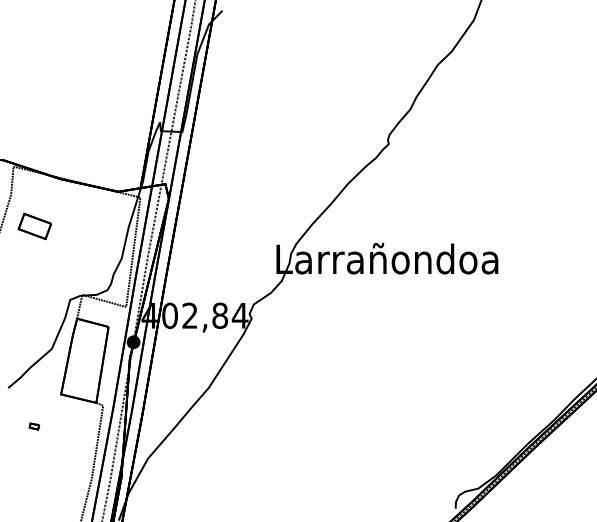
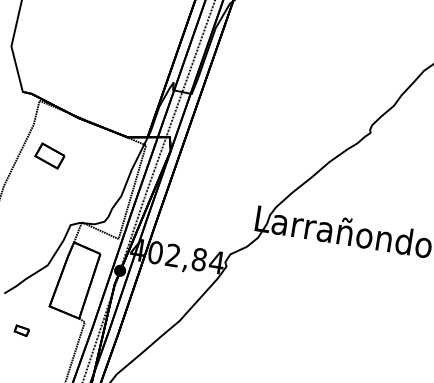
part: (34, 426) -> (21, 330), size x1.67

